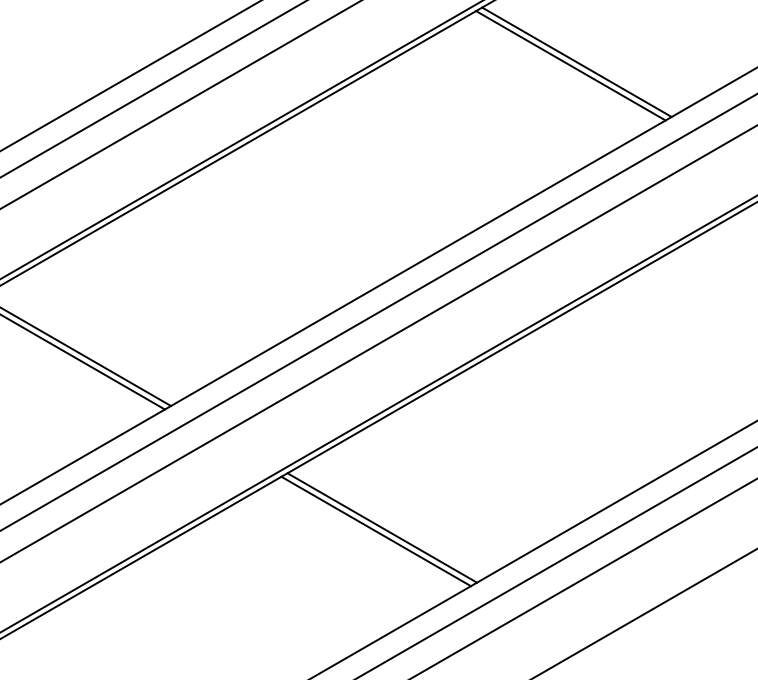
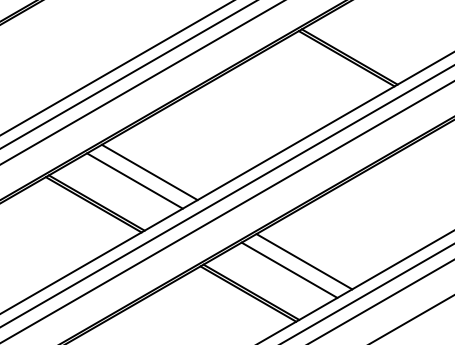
line: (180, 290) -> (149, 172), added
line: (150, 306) -> (134, 180), added
line: (487, 467) -> (304, 261), added
line: (457, 482) -> (289, 269), added

